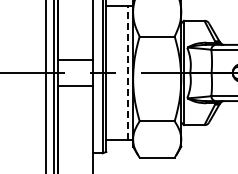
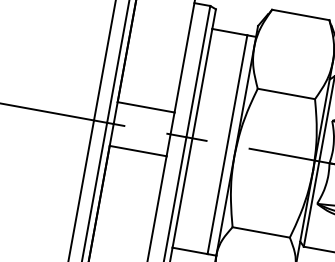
line: (127, 72) -> (227, 143), dashed -> solid

